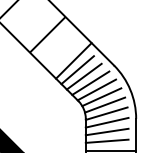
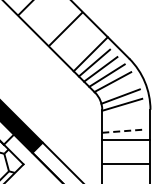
line: (101, 96) -> (117, 88), removed
line: (106, 122) -> (122, 113), removed
line: (106, 132) -> (122, 122), removed
line: (106, 141) -> (122, 131), solid -> dashed

